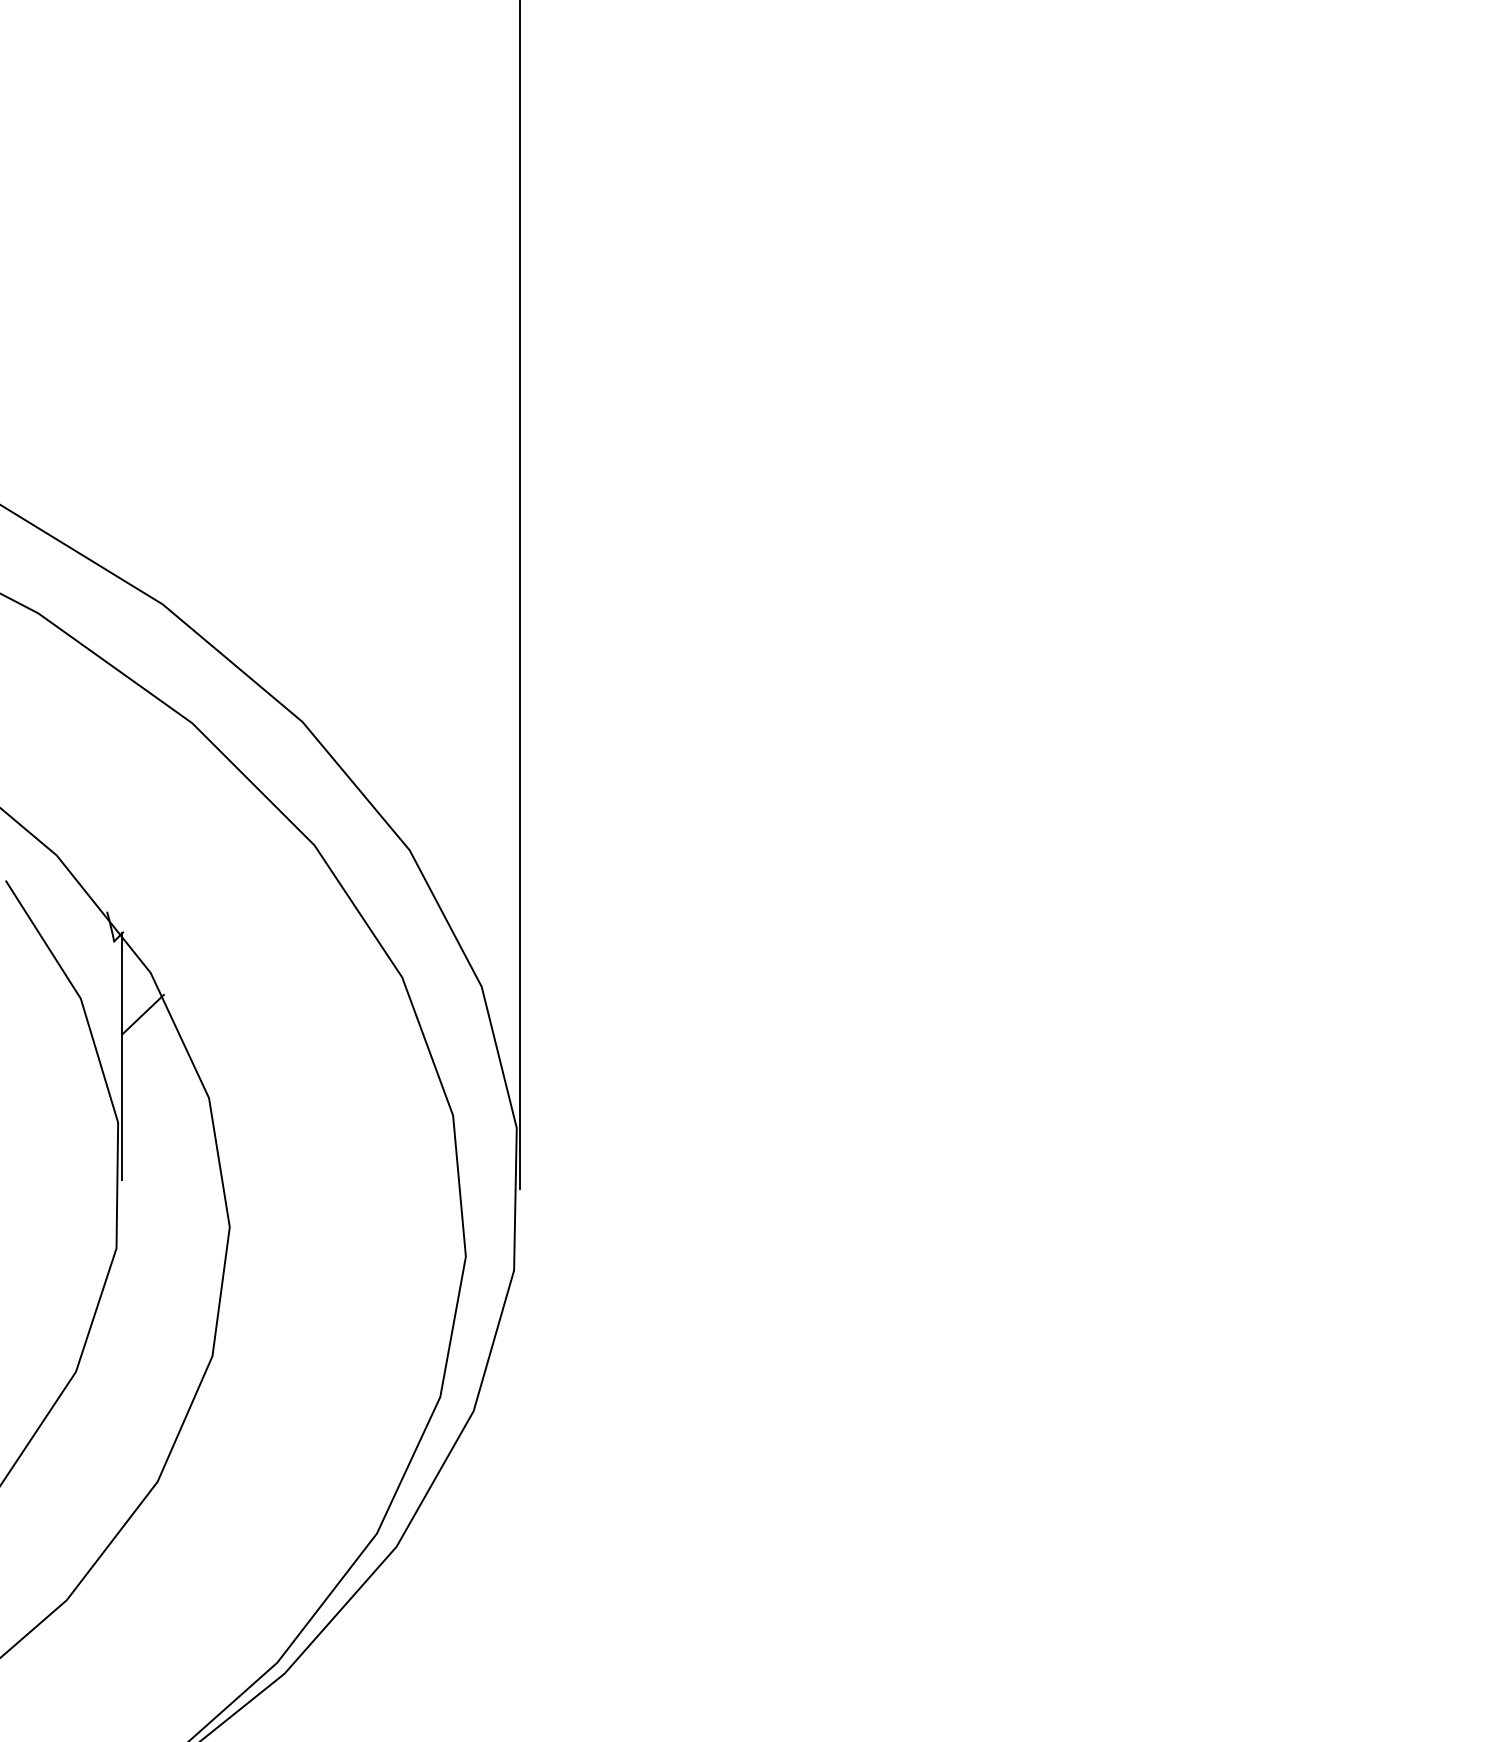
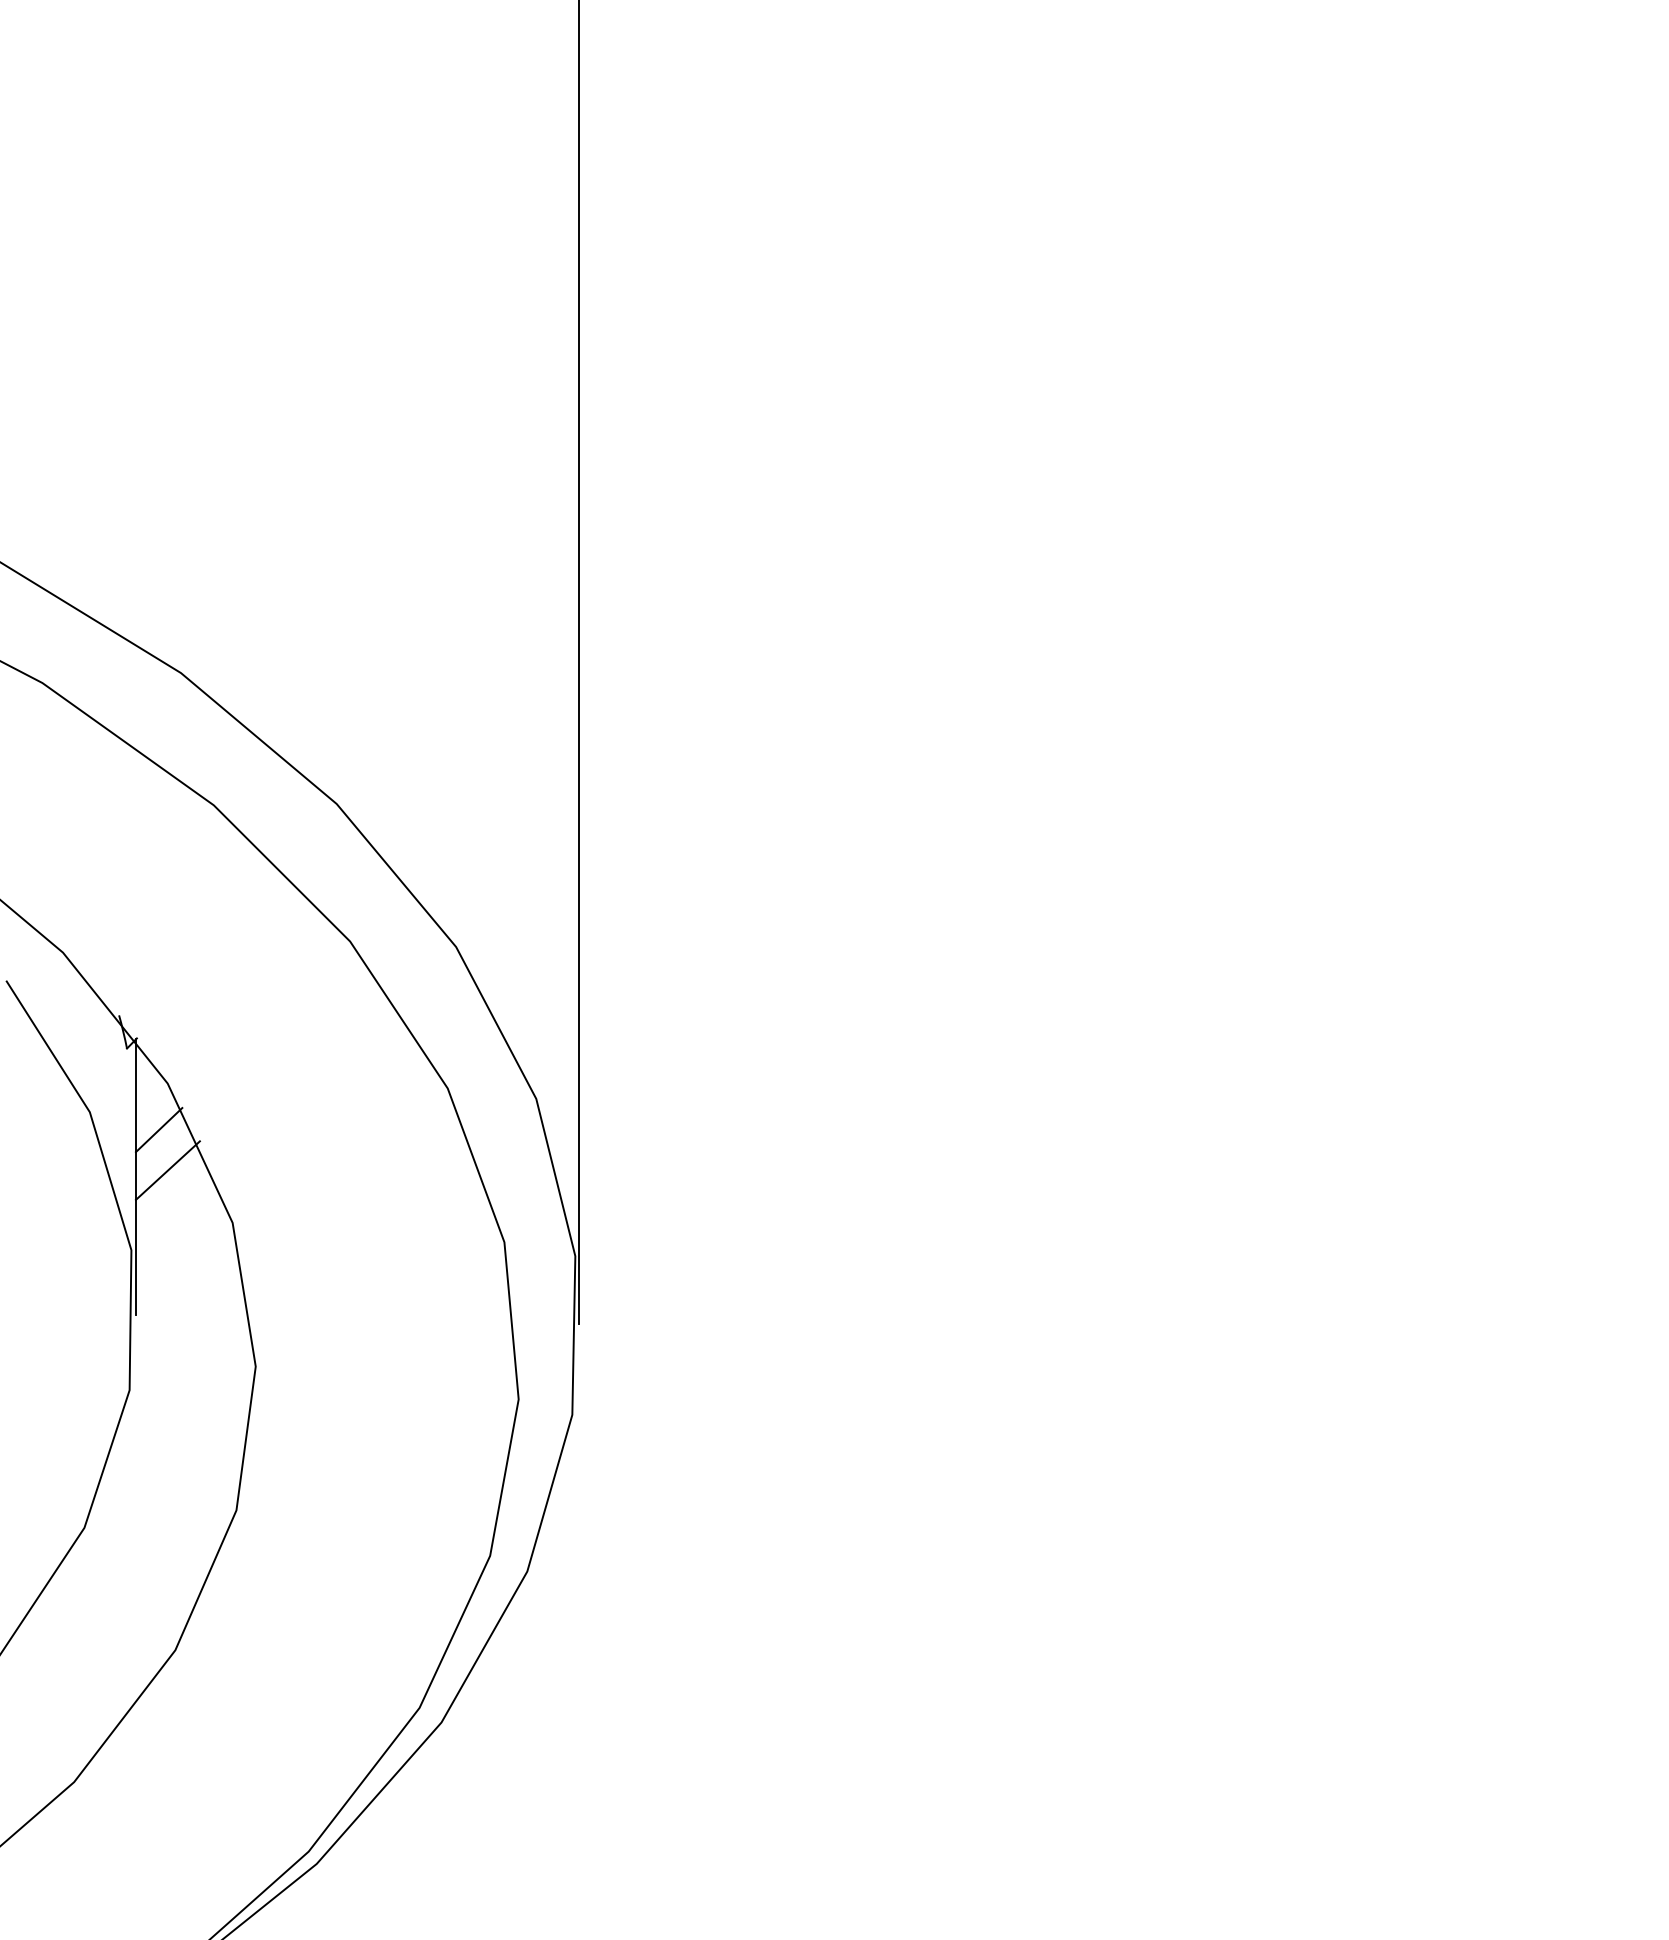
line: (150, 1050) -> (167, 1169), added

